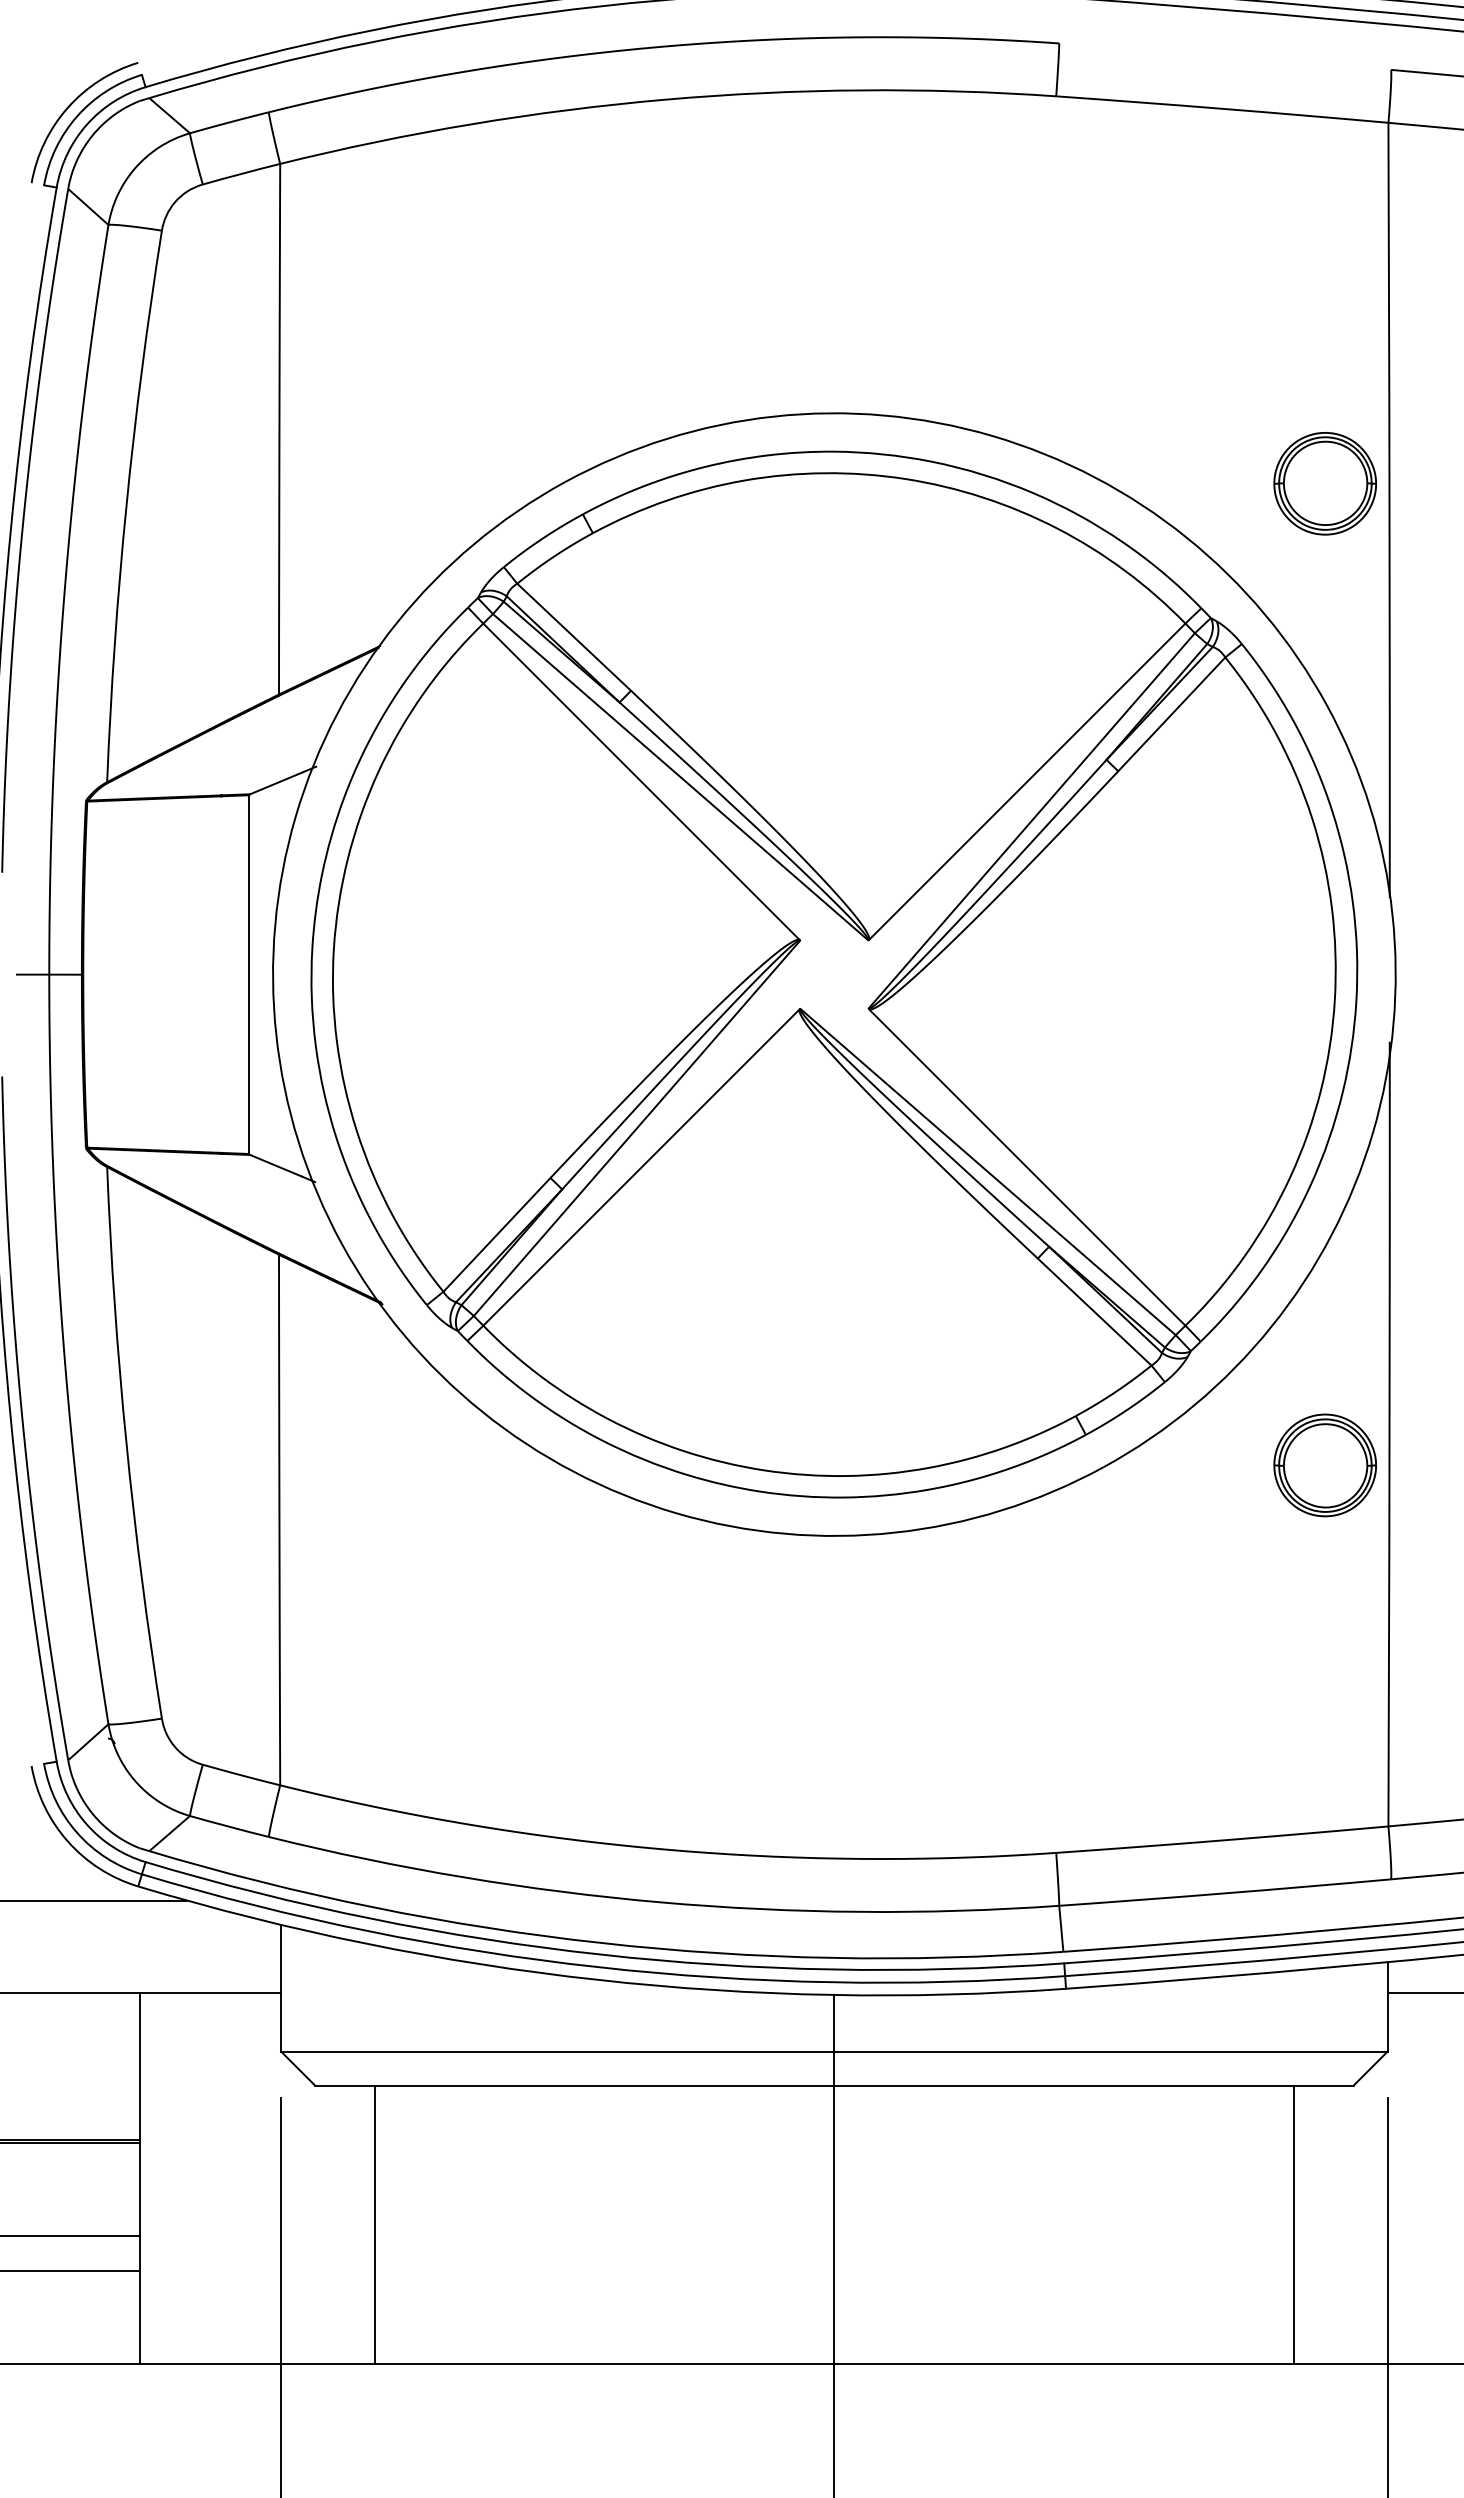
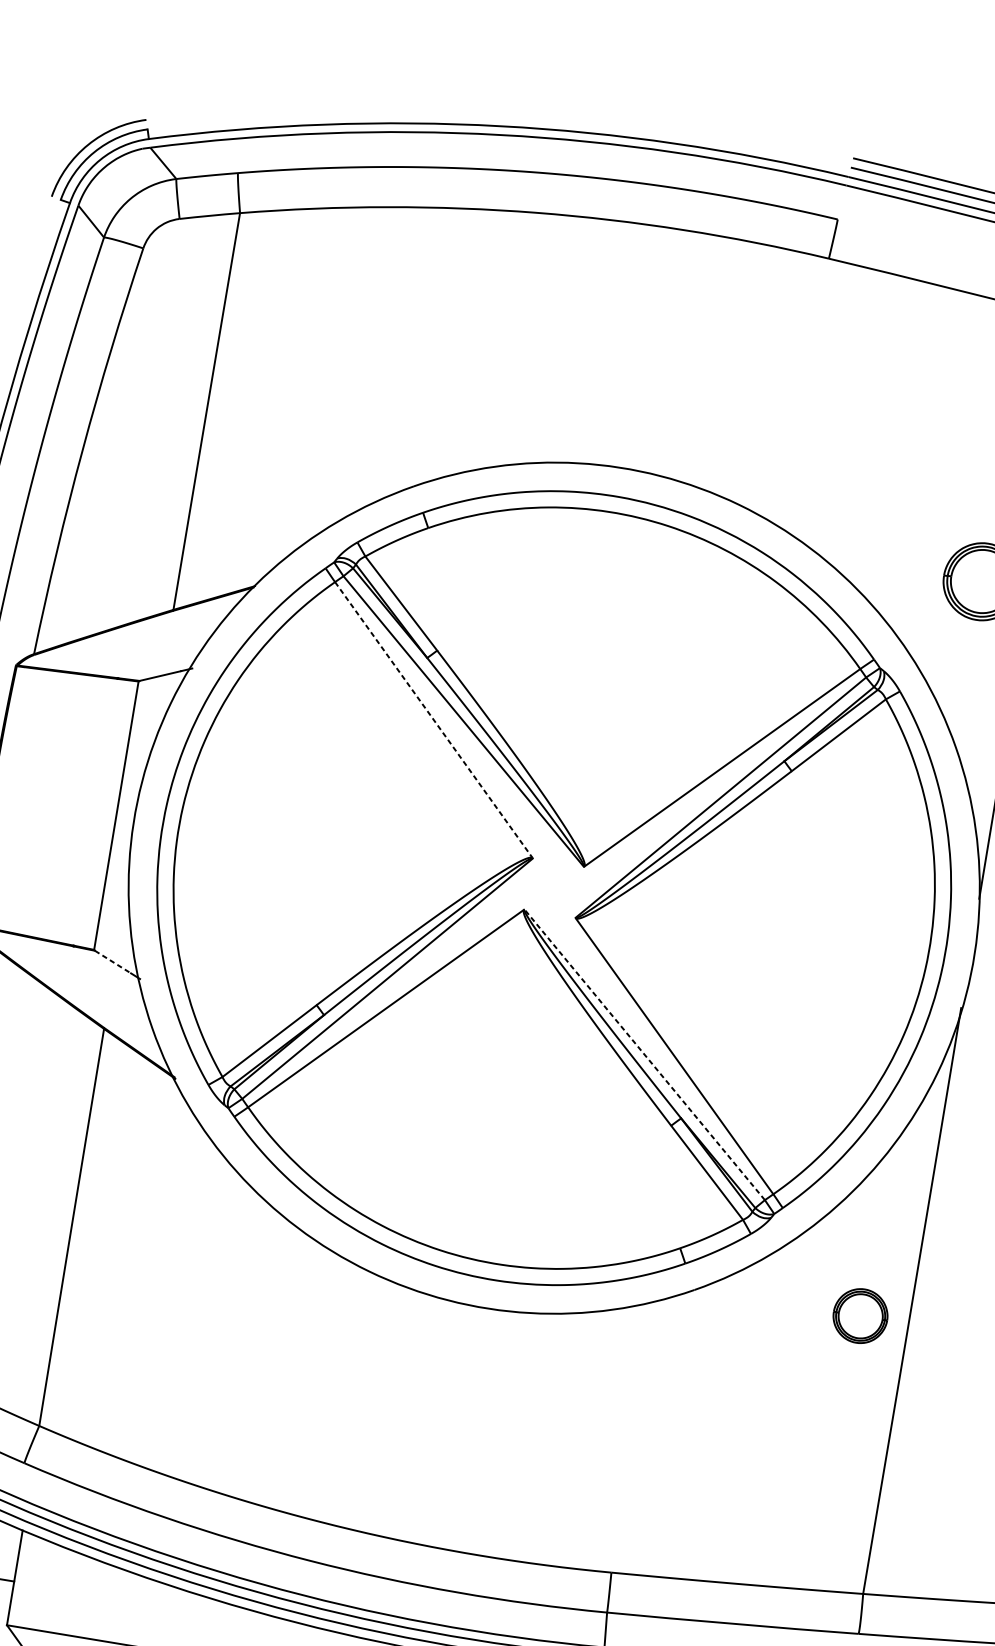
line: (641, 781) -> (433, 719), solid -> dashed
line: (276, 1166) -> (113, 962), solid -> dashed
line: (988, 1172) -> (644, 1055), solid -> dashed
part: (1324, 1465) -> (860, 1316), size x0.7

